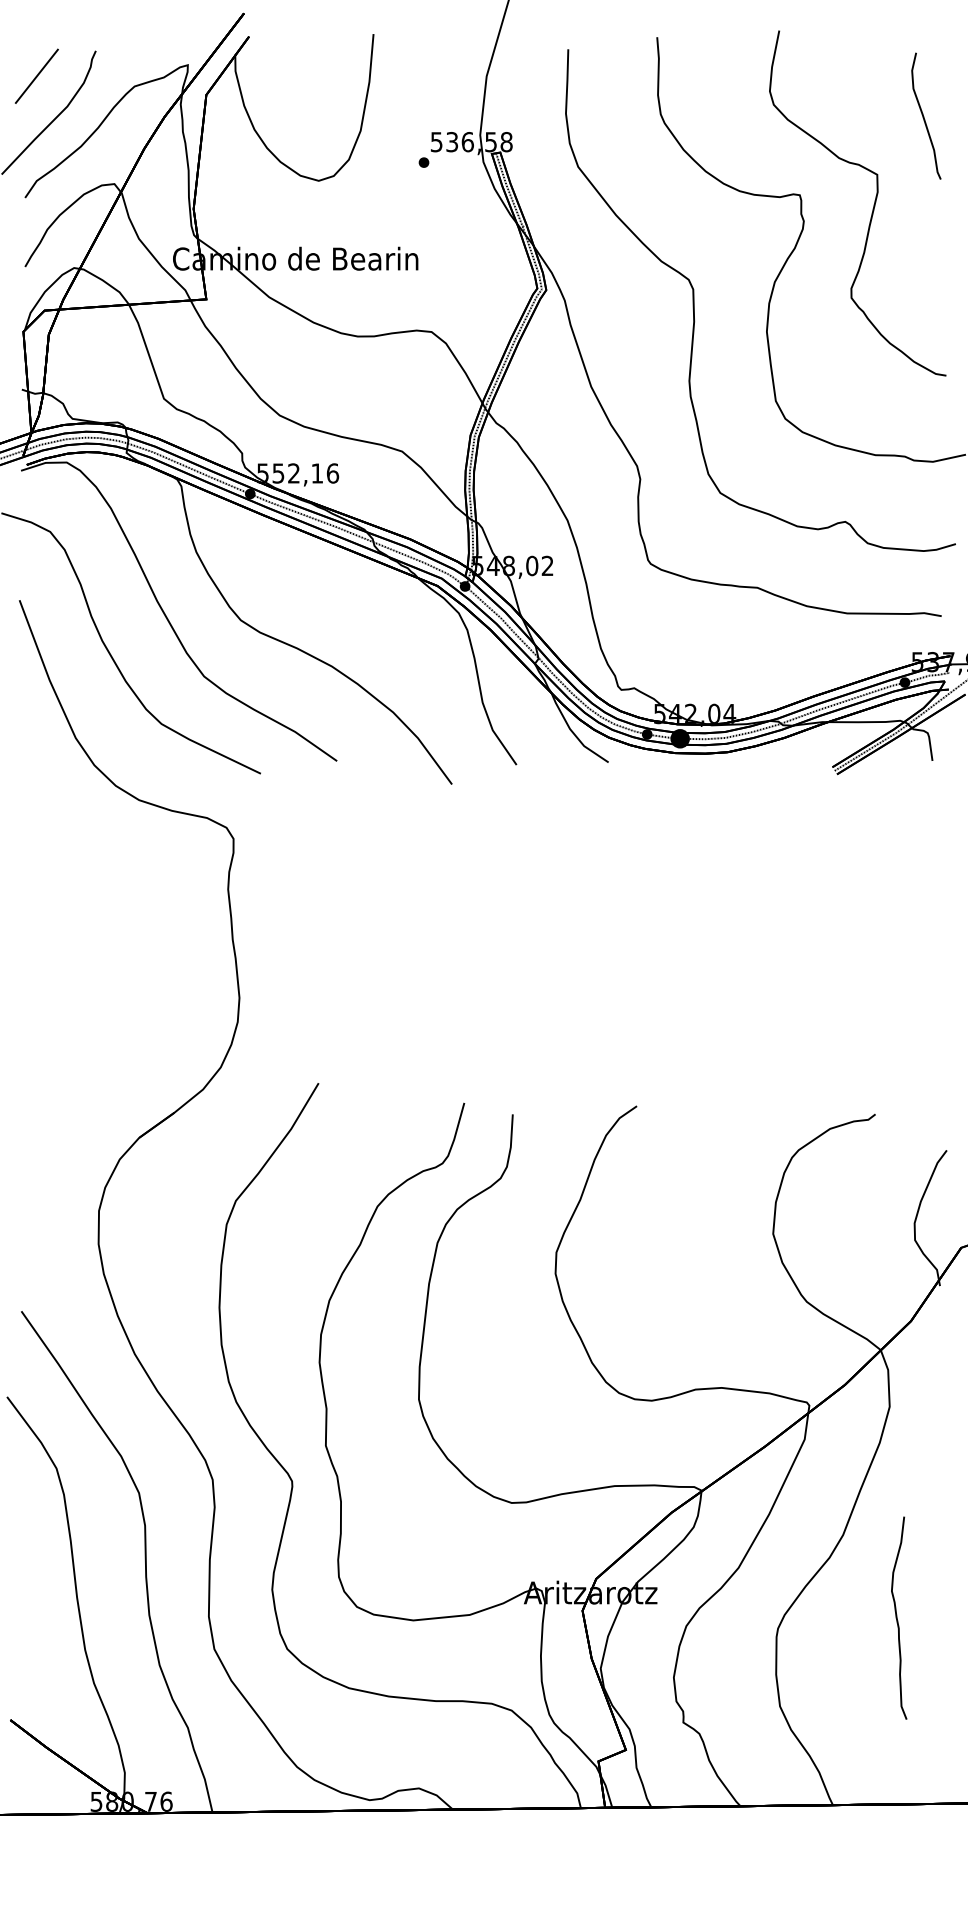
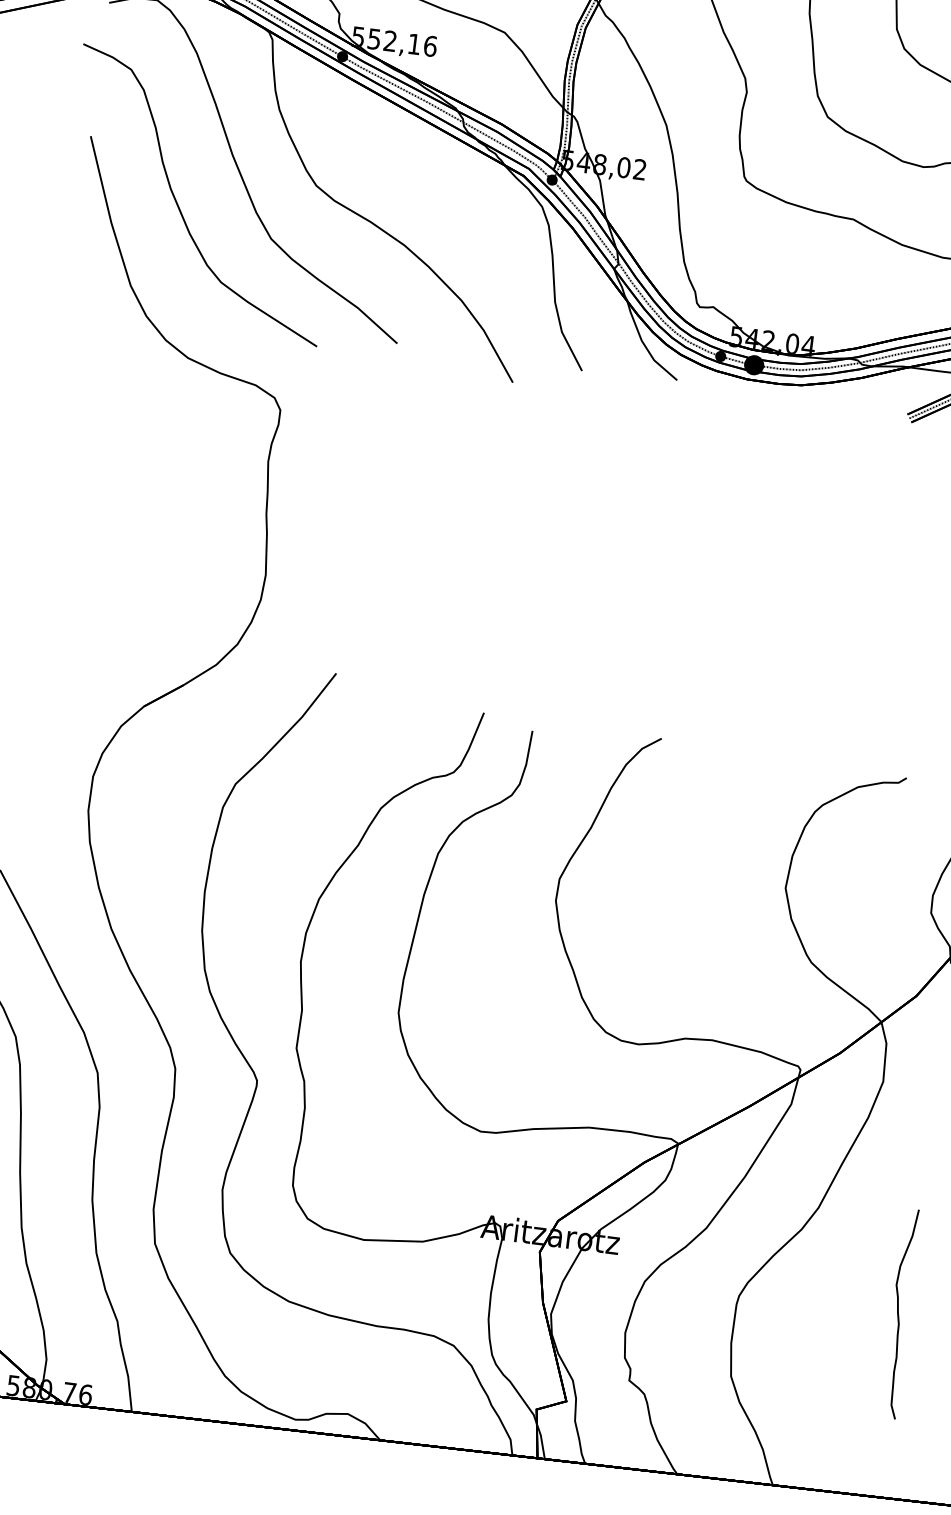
curve: (897, 1617) -> (898, 1312), moved

